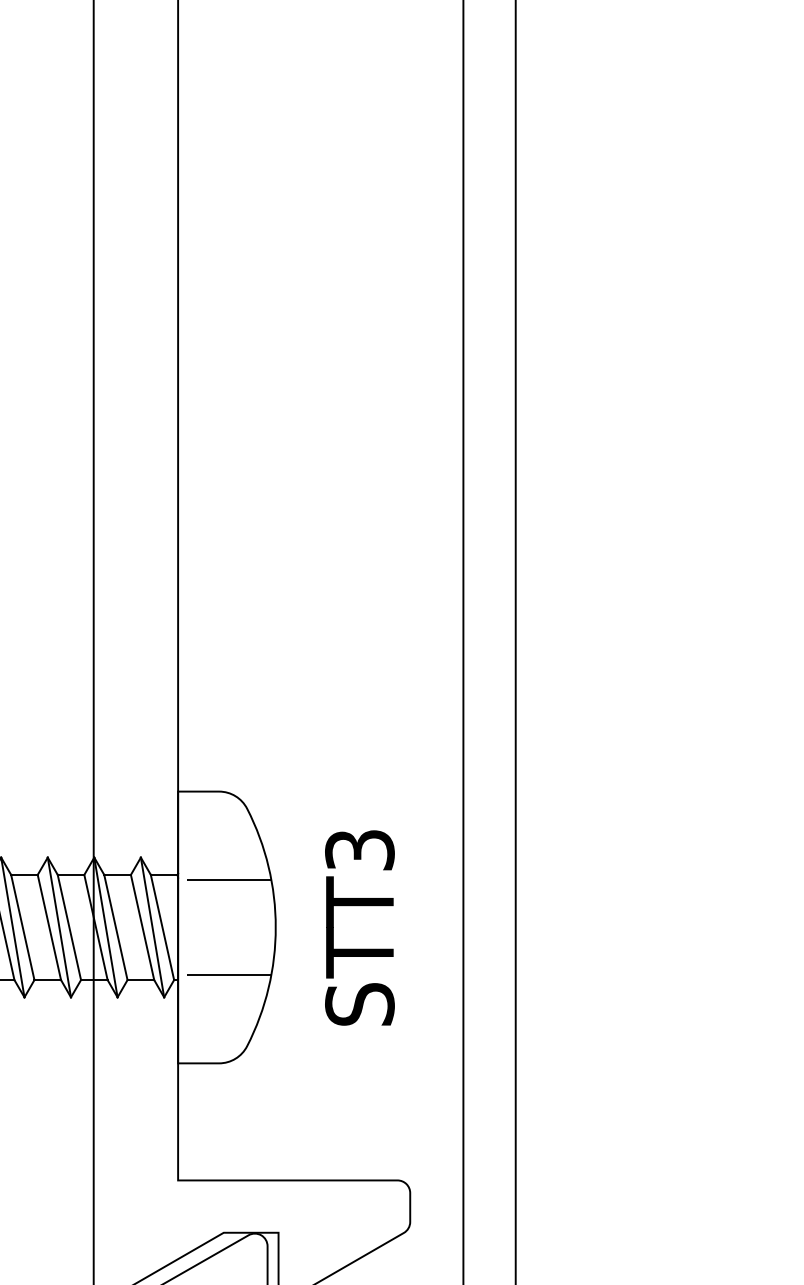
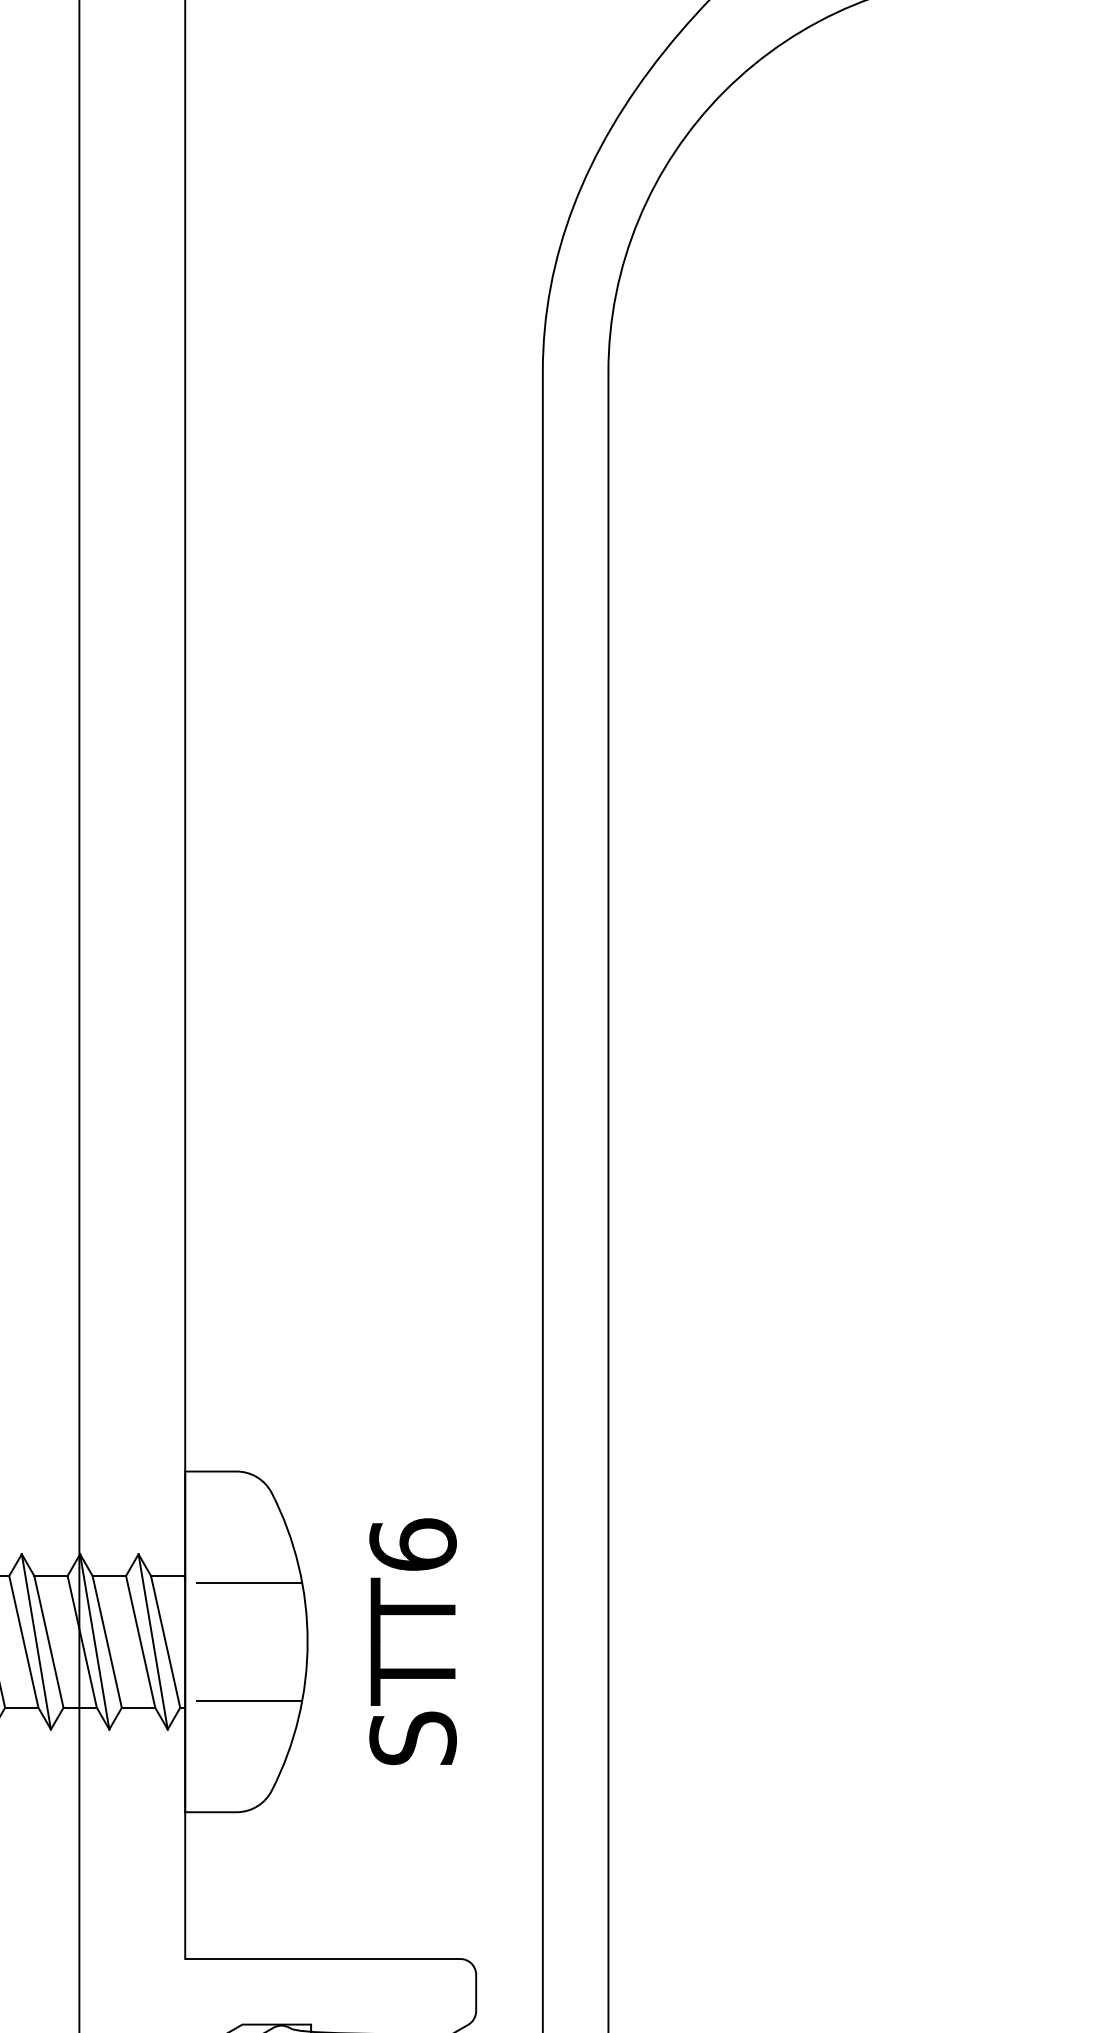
text: (359, 849) -> (412, 1544), STT3 -> STT6

